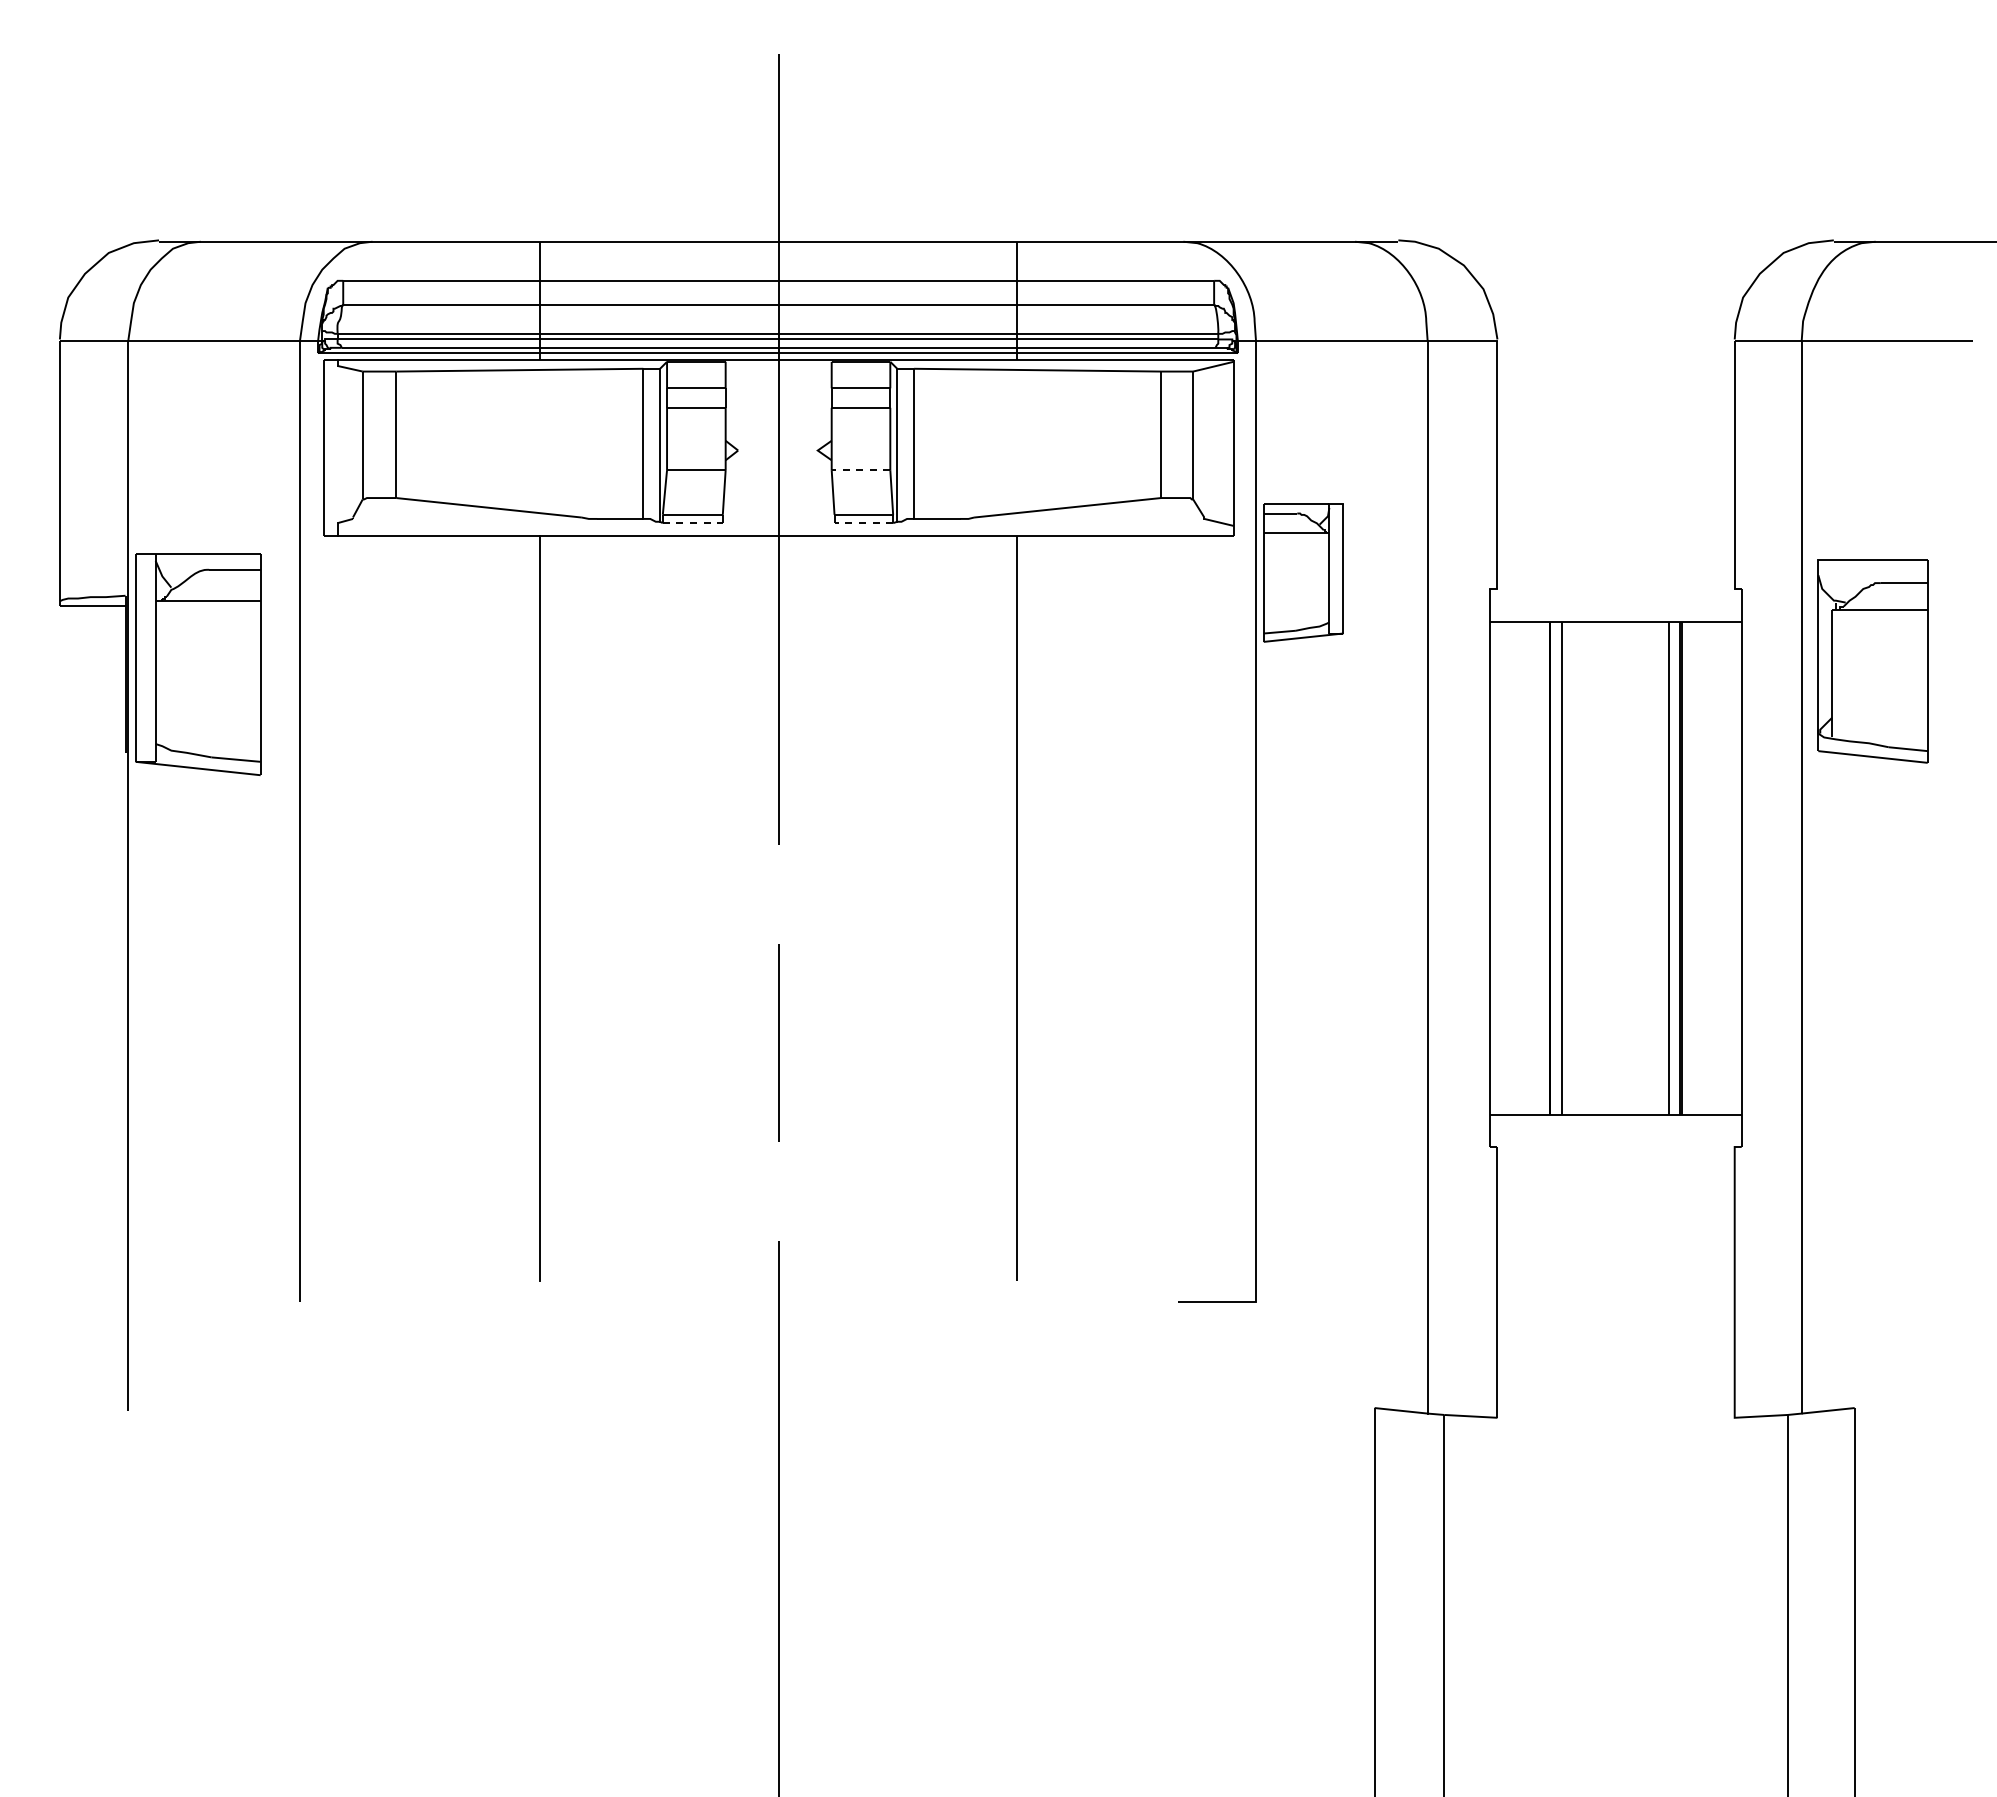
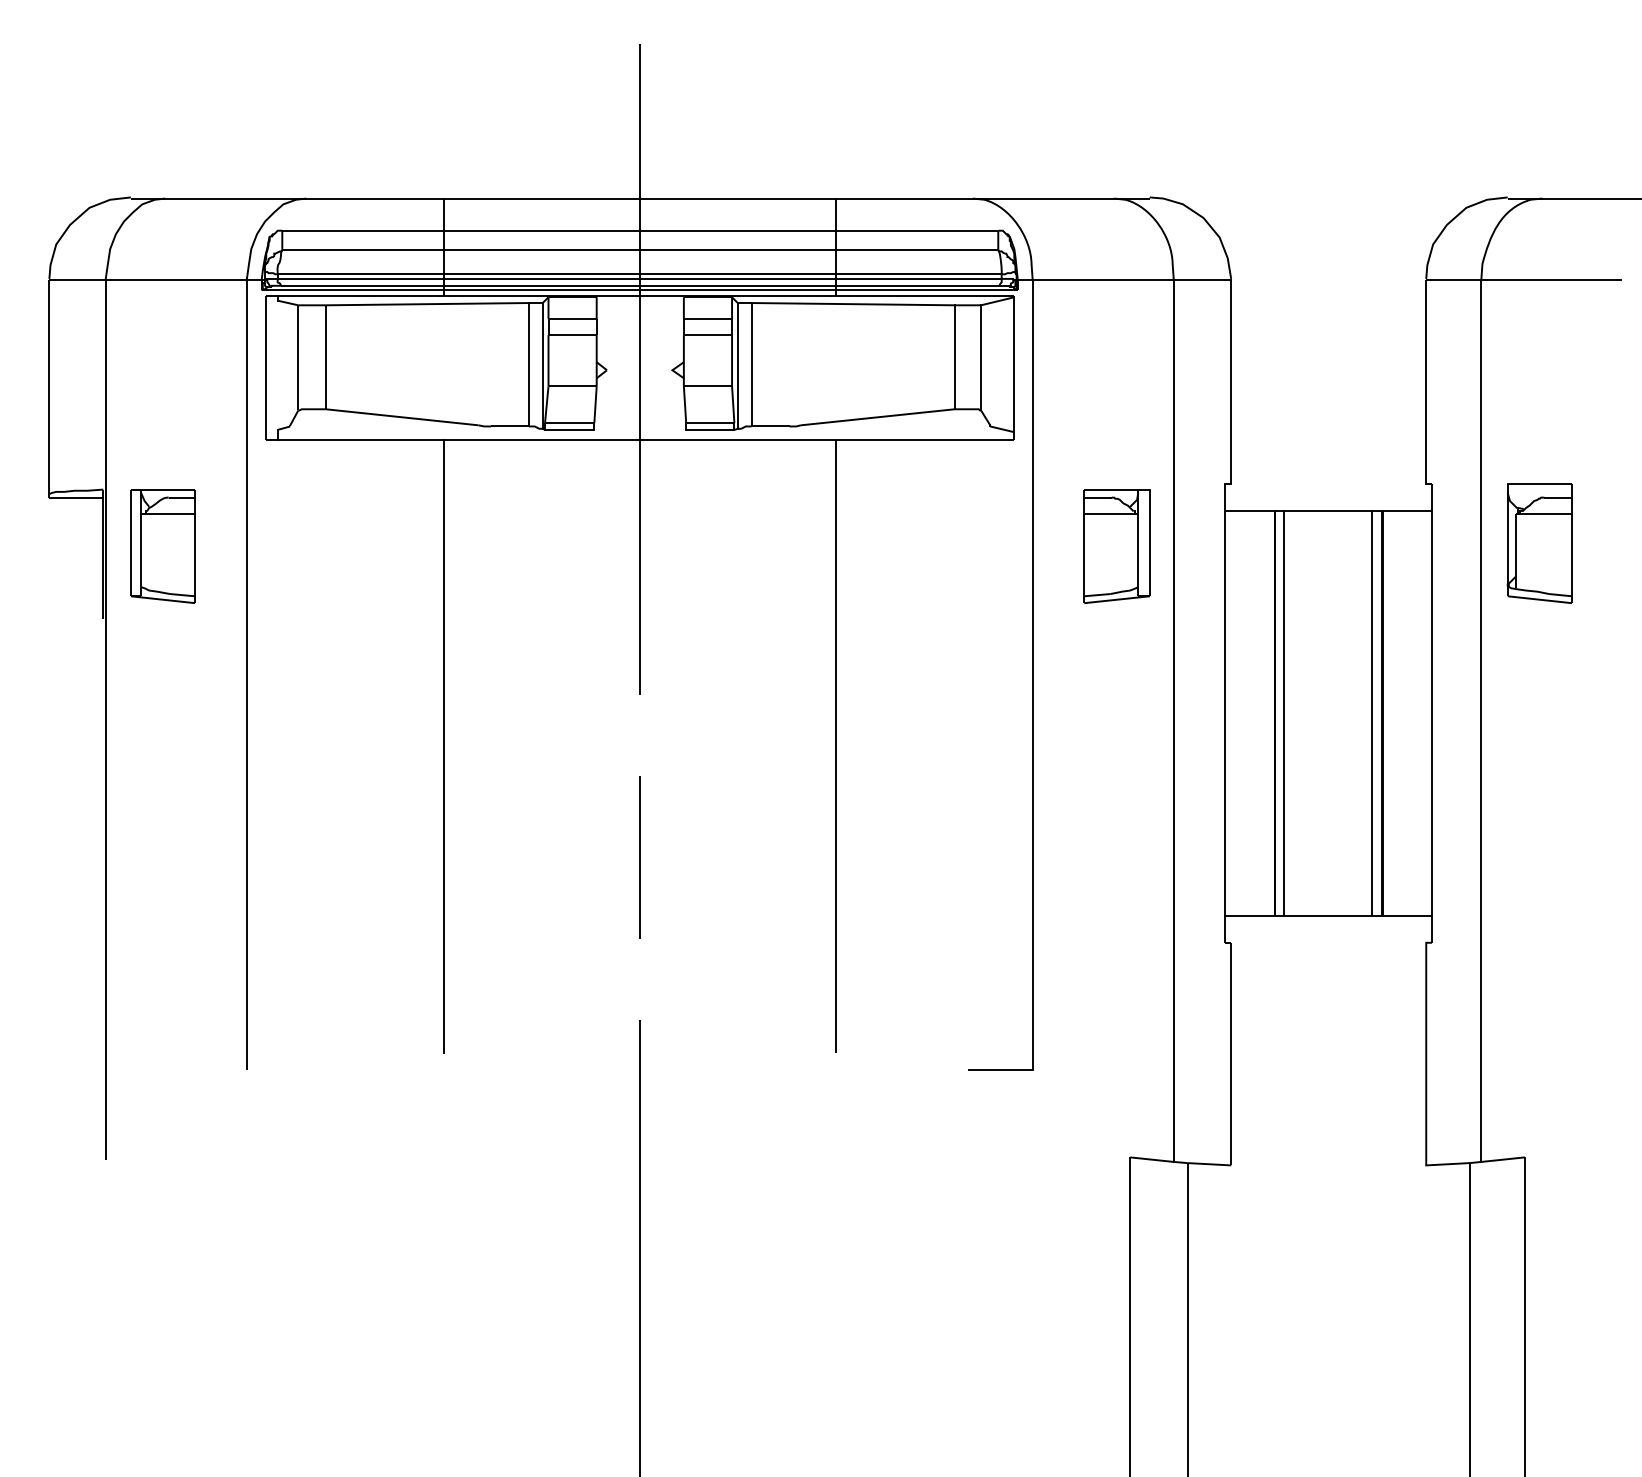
line: (860, 470) -> (707, 386), dashed -> solid
line: (693, 523) -> (570, 430), dashed -> solid
line: (863, 523) -> (710, 430), dashed -> solid
part: (1303, 572) -> (1116, 546), moved
part: (1872, 661) -> (1539, 543), size x0.71
part: (197, 664) -> (162, 546), size x0.62

